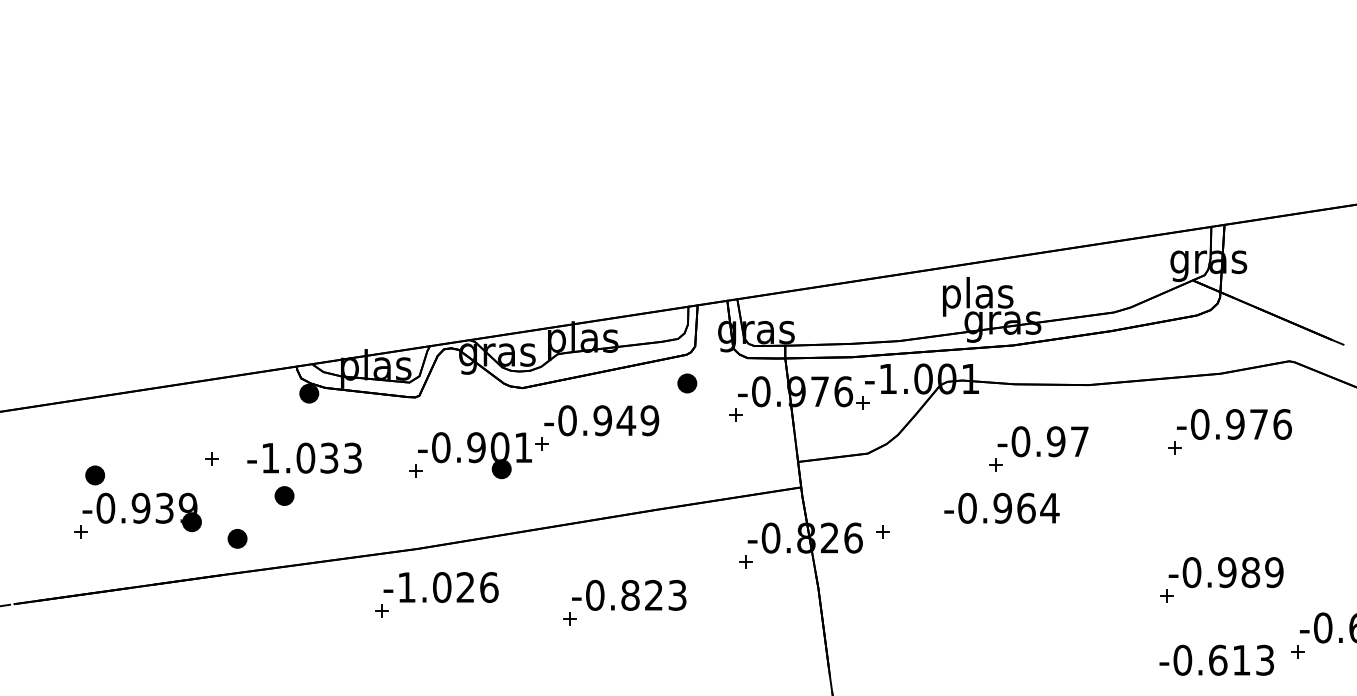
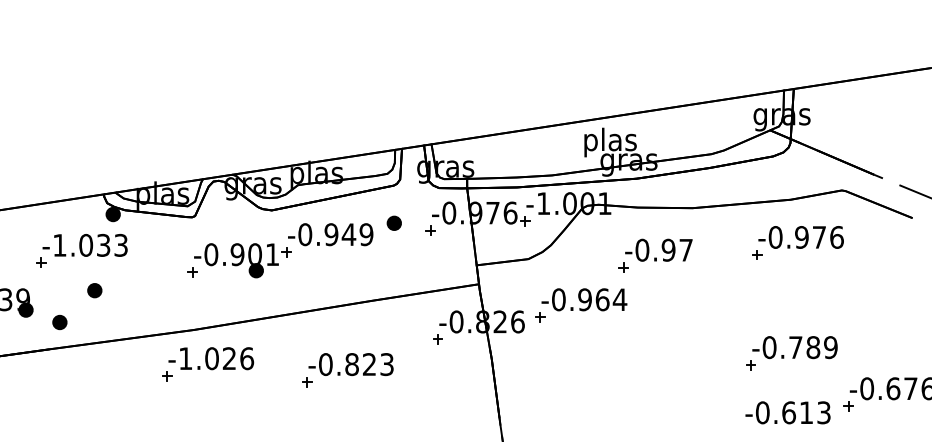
part: (687, 383) -> (394, 223), moved
text: (304, 457) -> (85, 244), moved
text: (1001, 507) -> (584, 299), moved
text: (1227, 572) -> (796, 347), -0.989 -> -0.789

